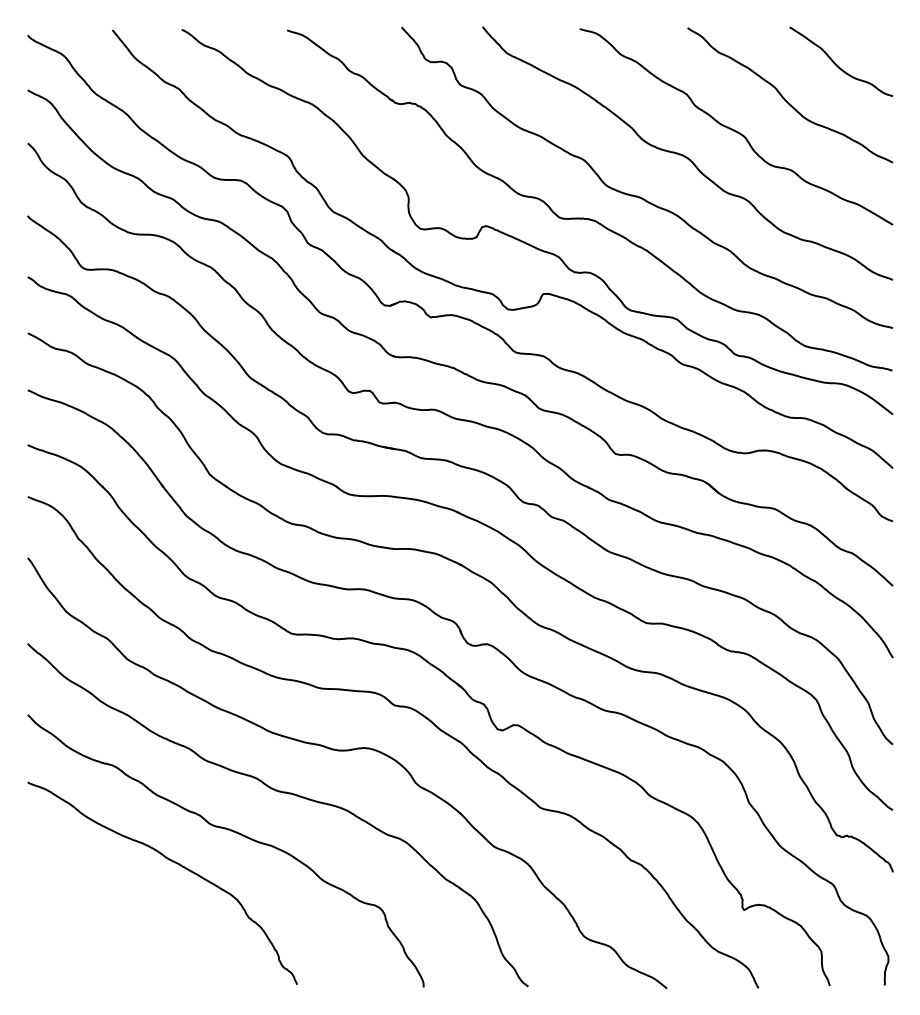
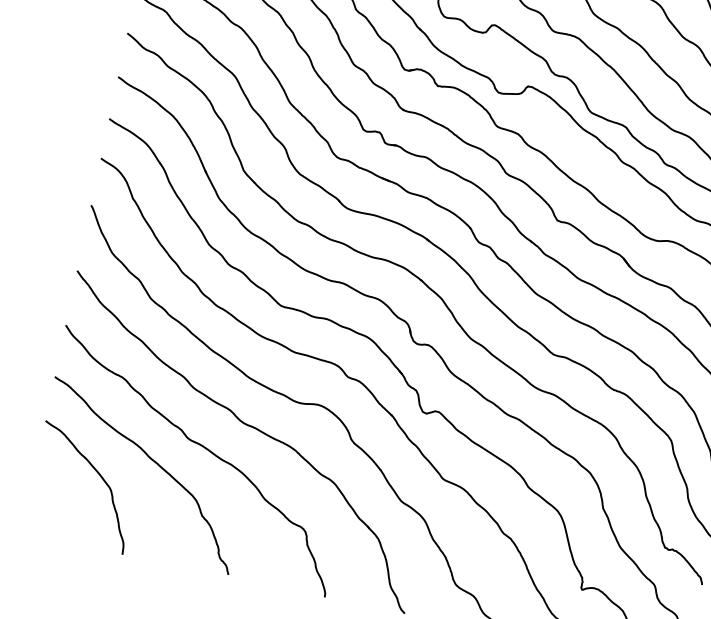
curve: (109, 894) -> (99, 475), added

